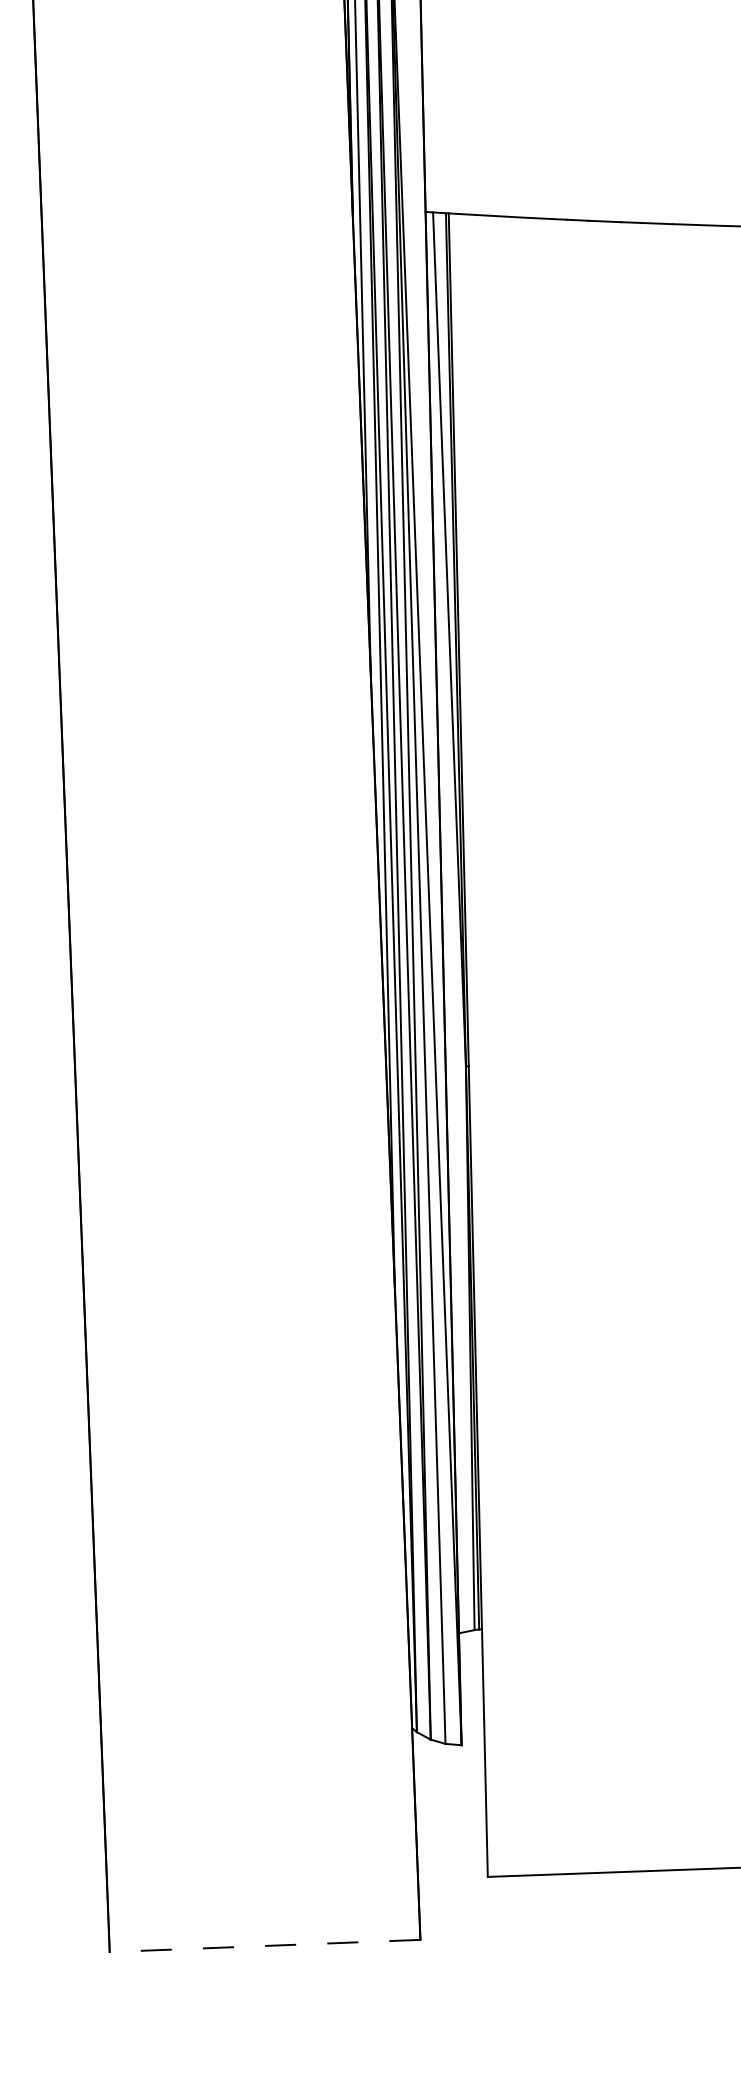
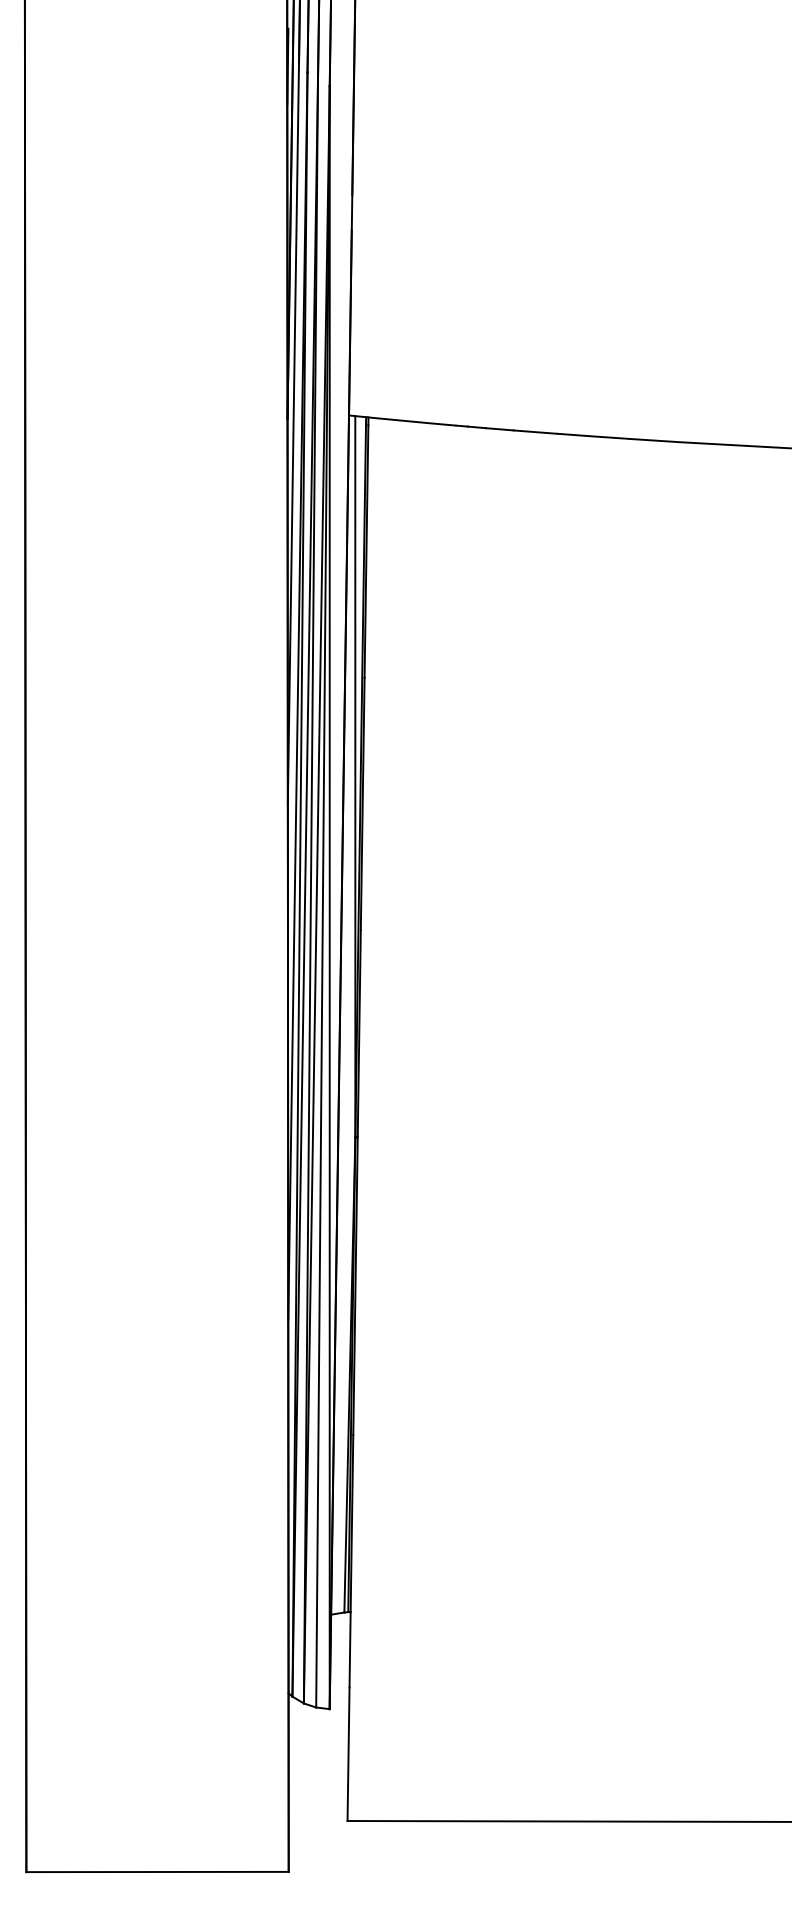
line: (265, 1946) -> (157, 1872), dashed -> solid

